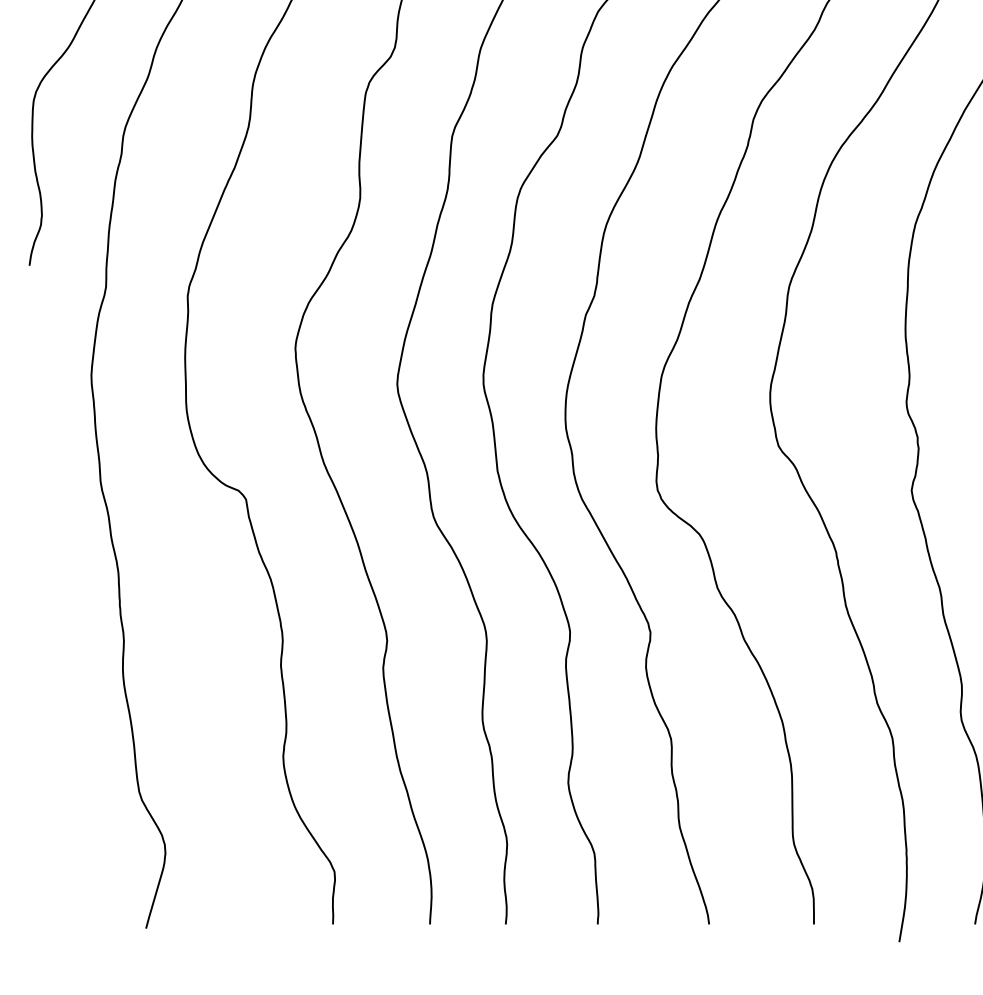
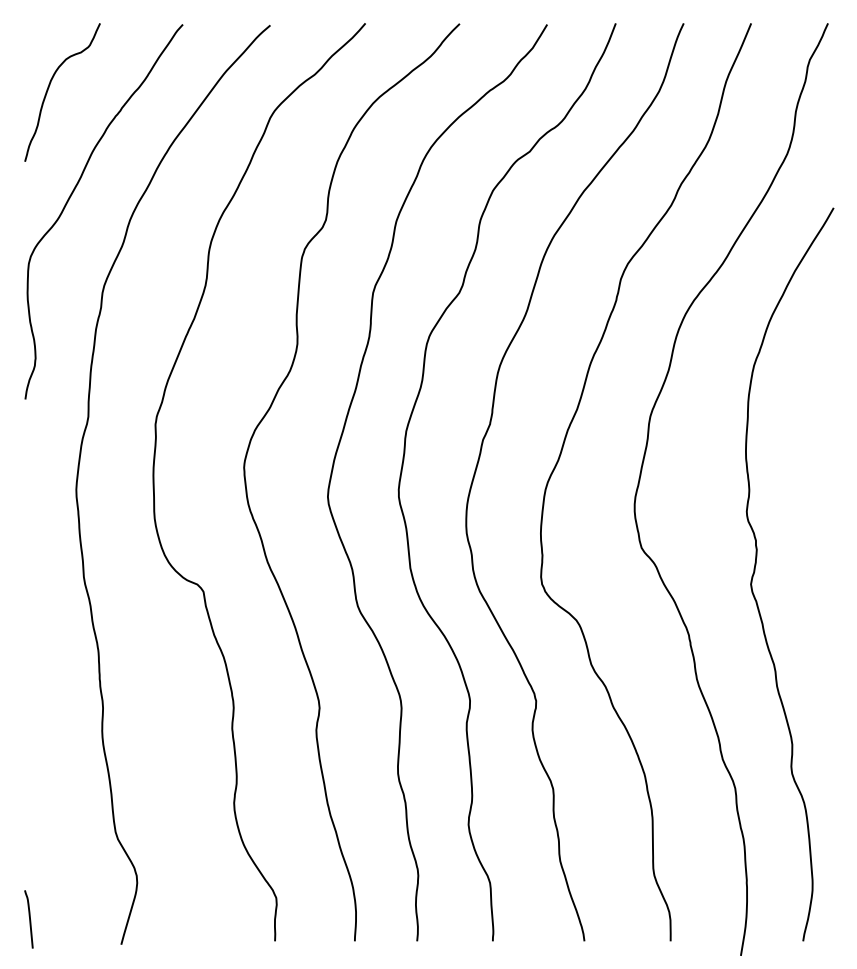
curve: (34, 897) -> (29, 919), added

